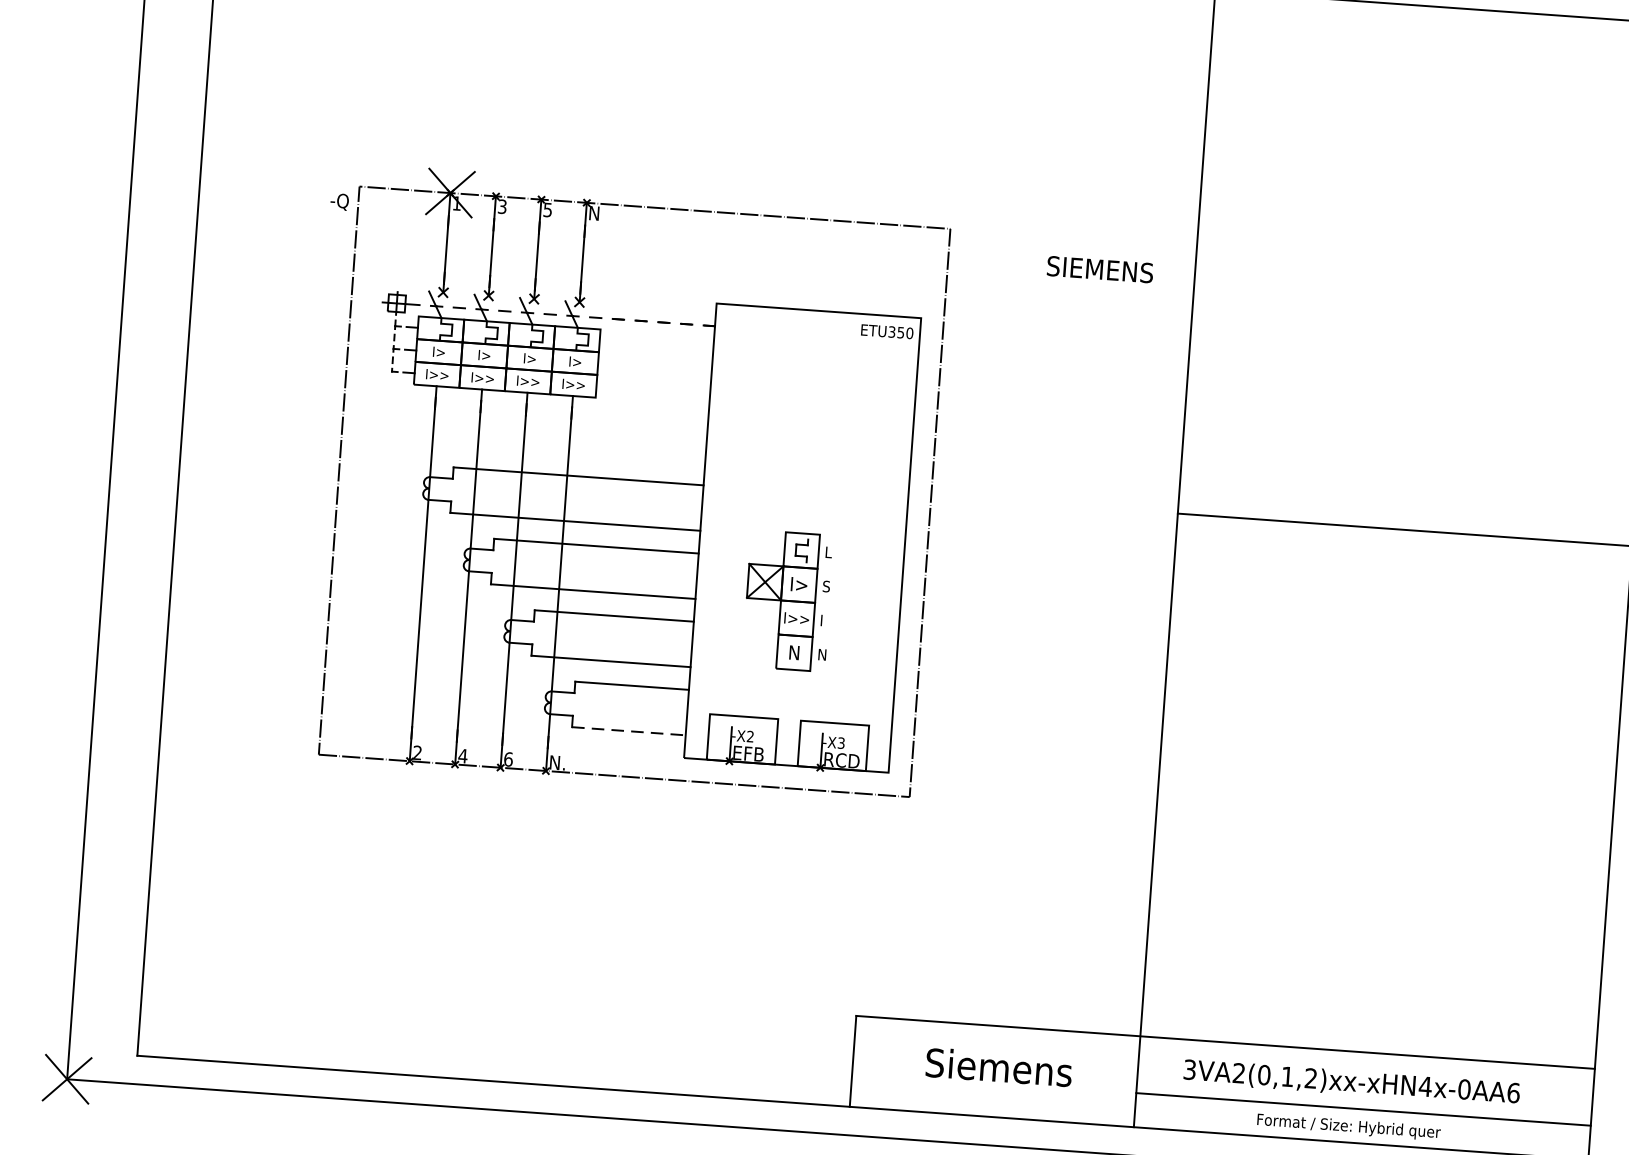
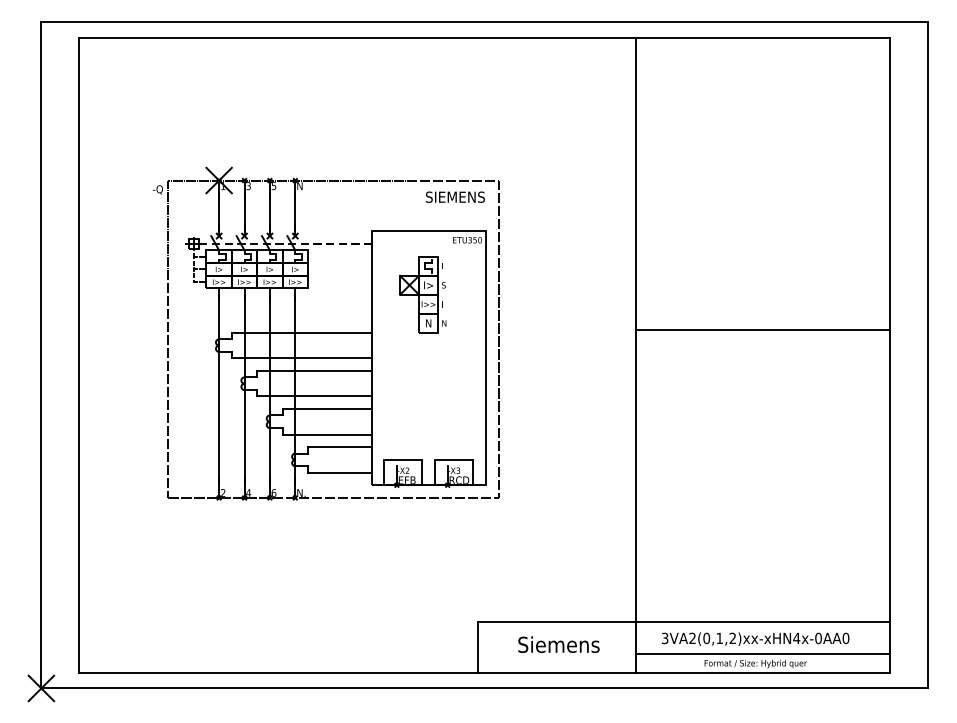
text: (1098, 268) -> (454, 196), moved
part: (787, 600) -> (422, 294), moved
line: (628, 731) -> (339, 472), dashed -> solid
text: (1512, 1091) -> (845, 637), 3VA2(0,1,2)xx-xHN4x-0AA6 -> 3VA2(0,1,2)xx-xHN4x-0AA0

